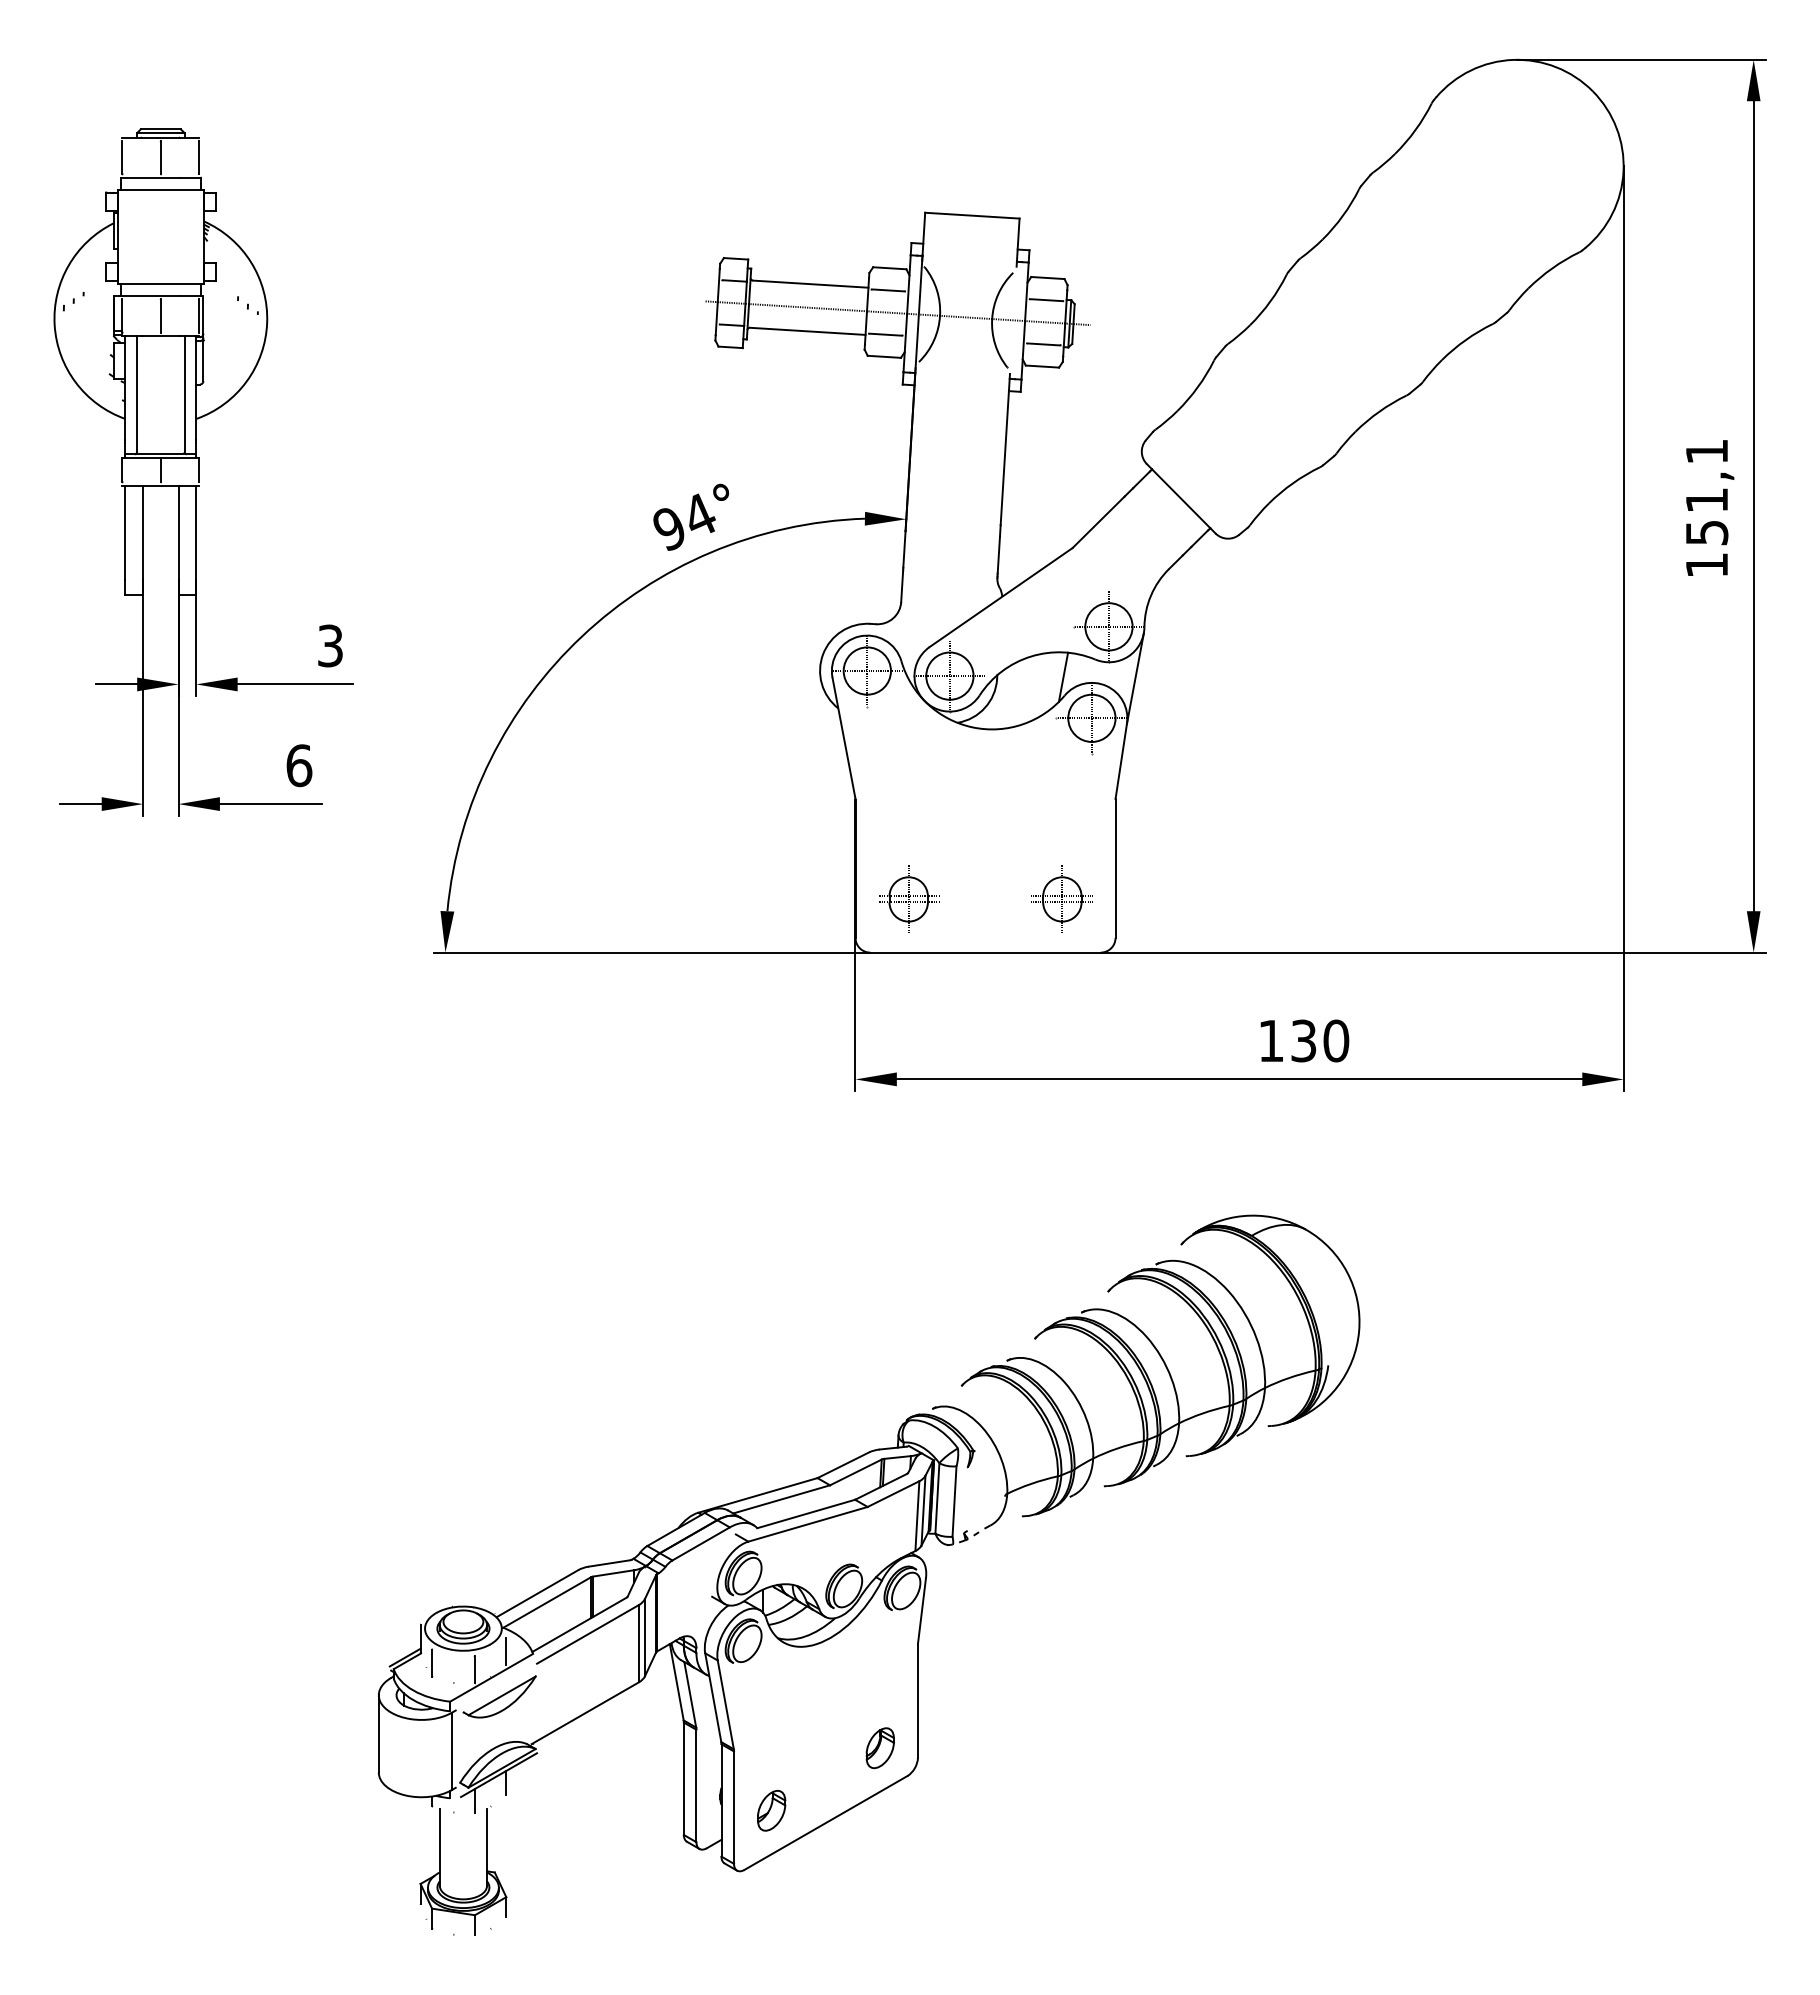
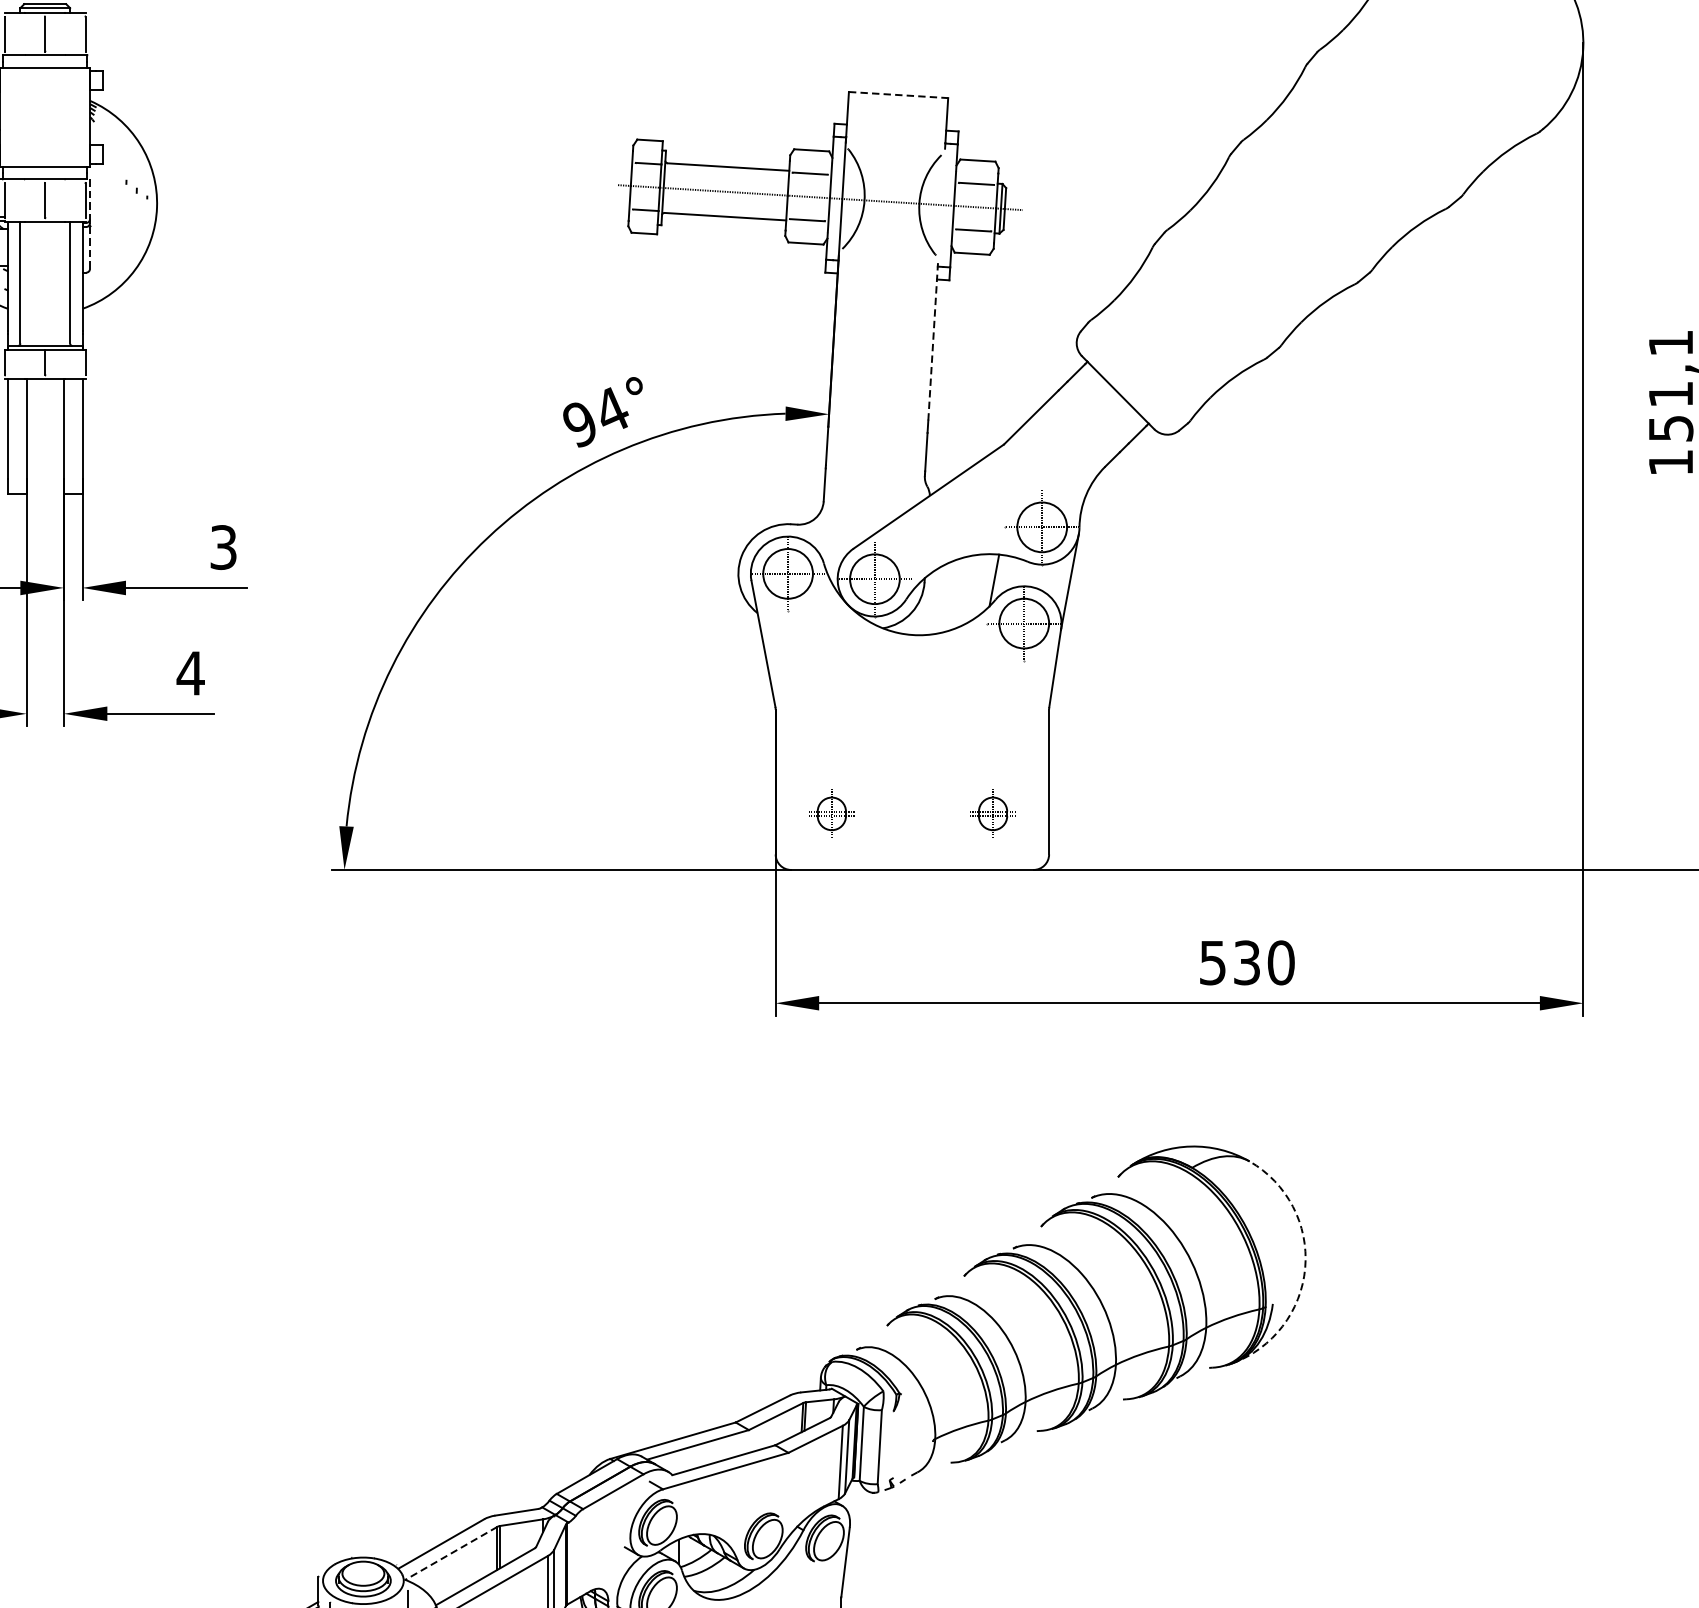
line: (972, 215) -> (898, 94), solid -> dashed
line: (203, 315) -> (90, 200), solid -> dashed
line: (203, 361) -> (90, 248), solid -> dashed
line: (1005, 449) -> (933, 340), solid -> dashed
text: (298, 765) -> (189, 673), 6 -> 4
part: (909, 898) -> (832, 813), size x0.7
part: (1061, 898) -> (992, 813), size x0.7
text: (1271, 1041) -> (1213, 963), 130 -> 530
arc: (1359, 1331) -> (1305, 1268), solid -> dashed
line: (546, 1602) -> (450, 1553), solid -> dashed

